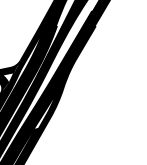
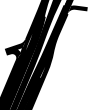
fill: (113, 20) -> (77, 9), added

